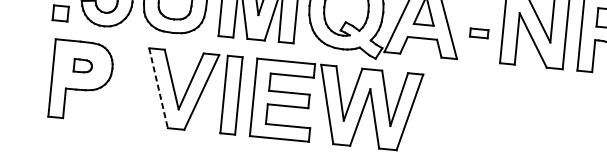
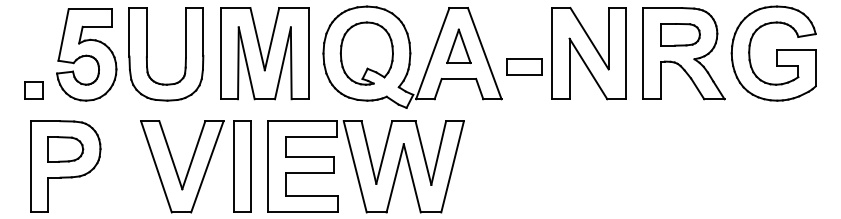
part: (479, 33) -> (524, 66), size x1.67
part: (82, 66) -> (65, 149), size x1.67
line: (158, 88) -> (156, 167), dashed -> solid

